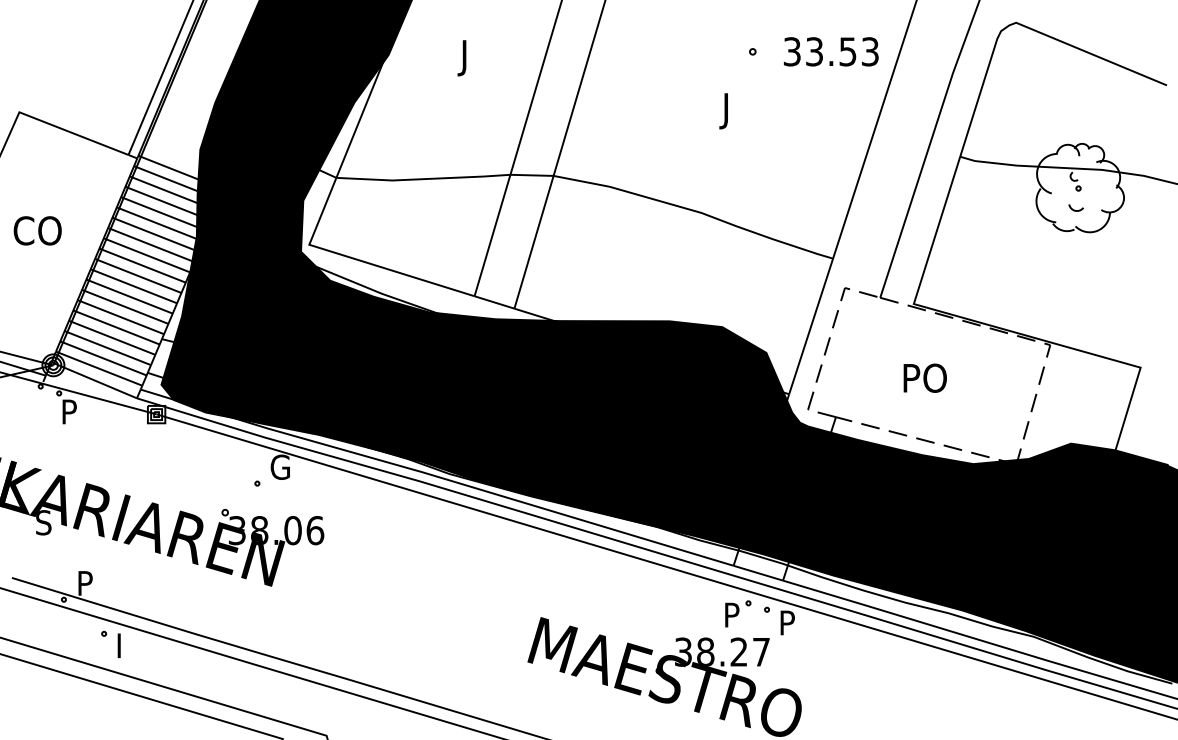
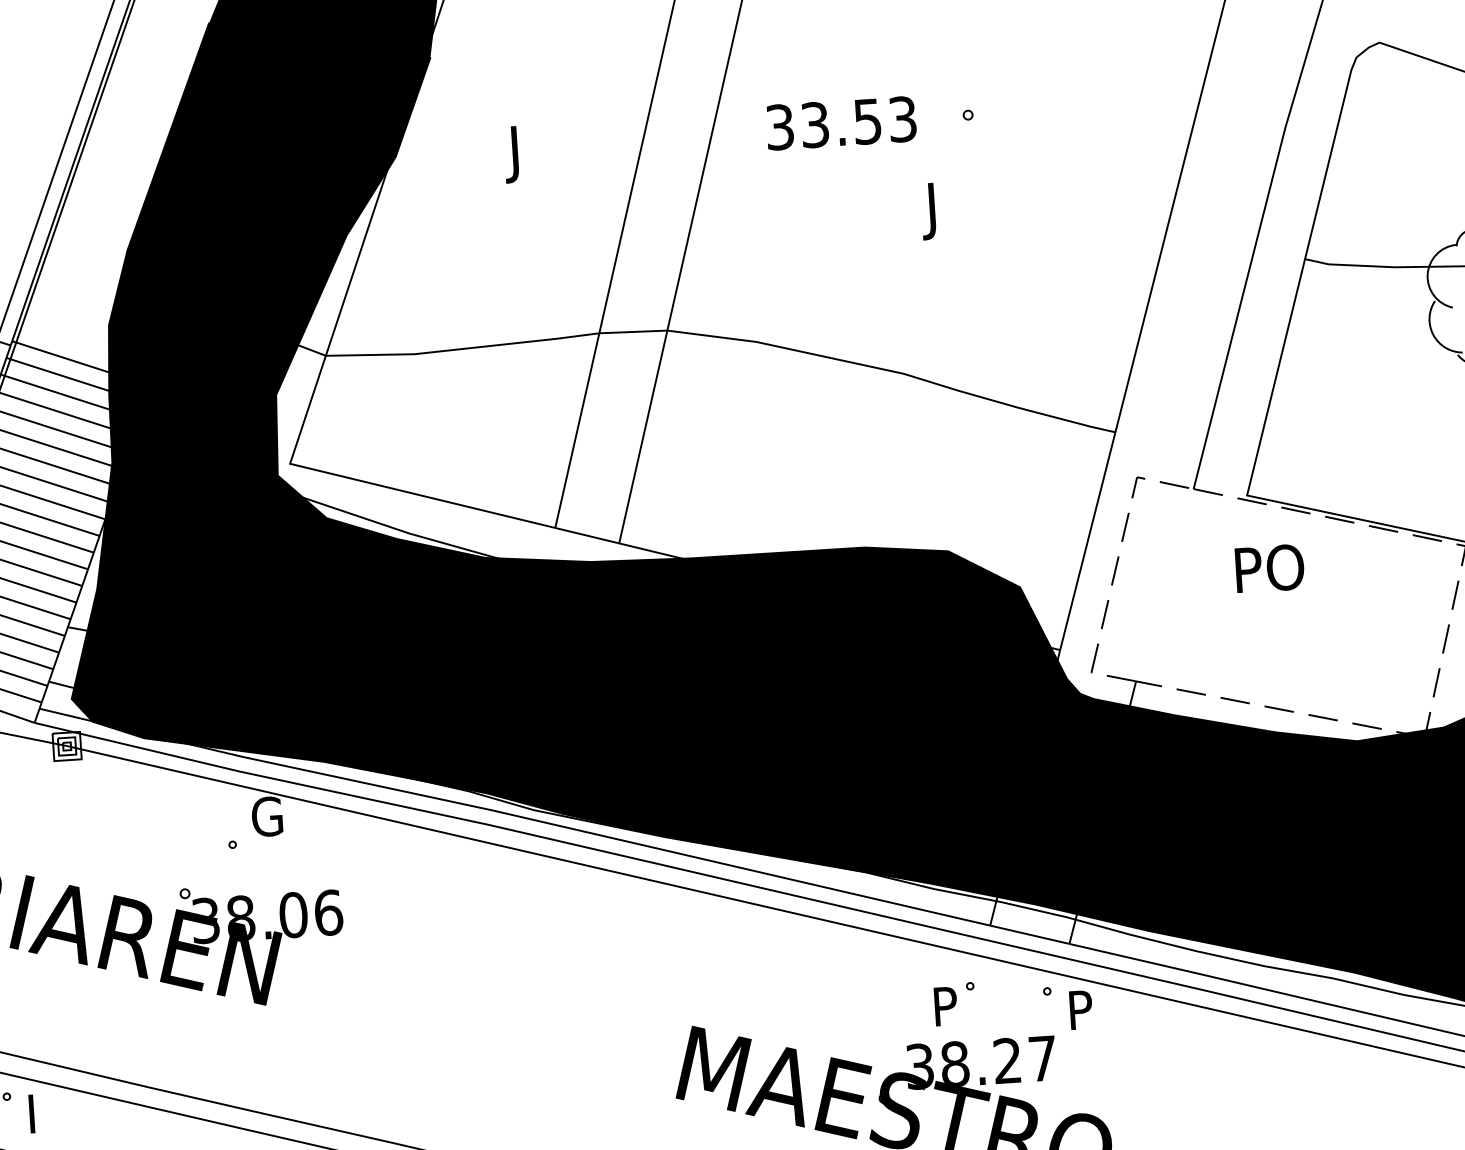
text: (831, 51) -> (841, 122), moved
text: (924, 377) -> (1268, 567), moved
part: (738, 613) -> (955, 1003), moved

